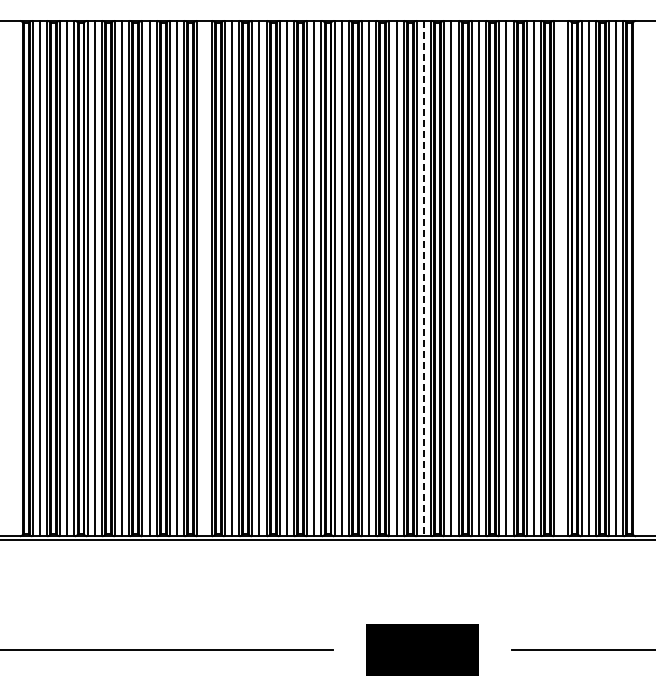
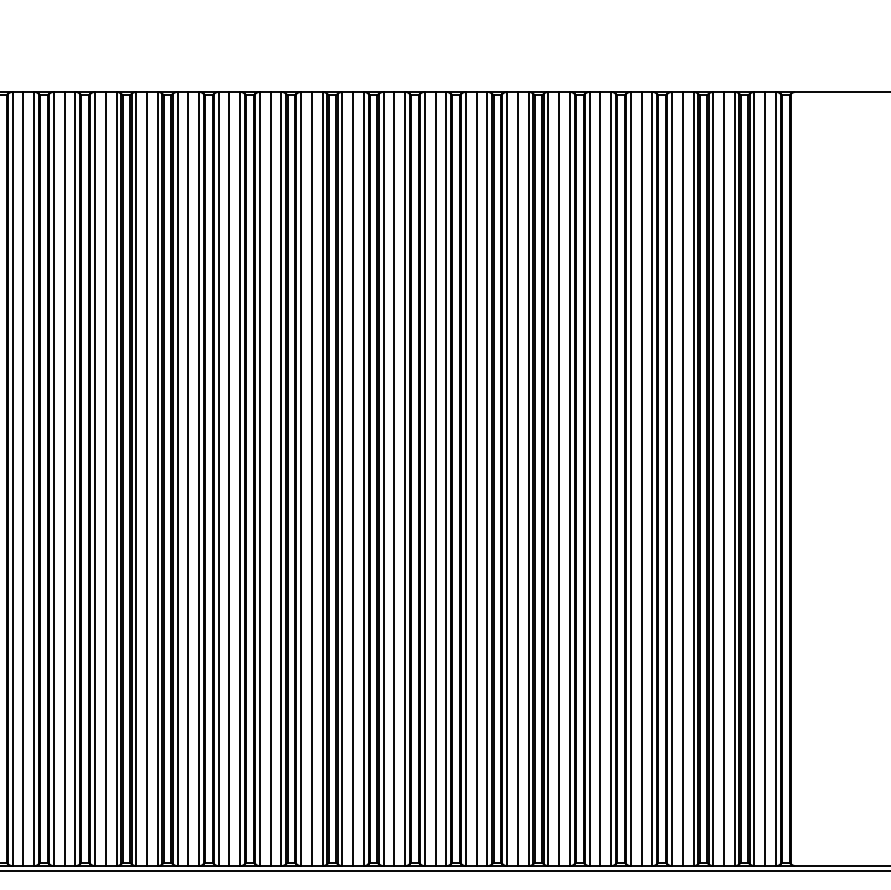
line: (204, 278) -> (147, 478), added
line: (424, 278) -> (477, 478), dashed -> solid
line: (561, 278) -> (683, 478), added

